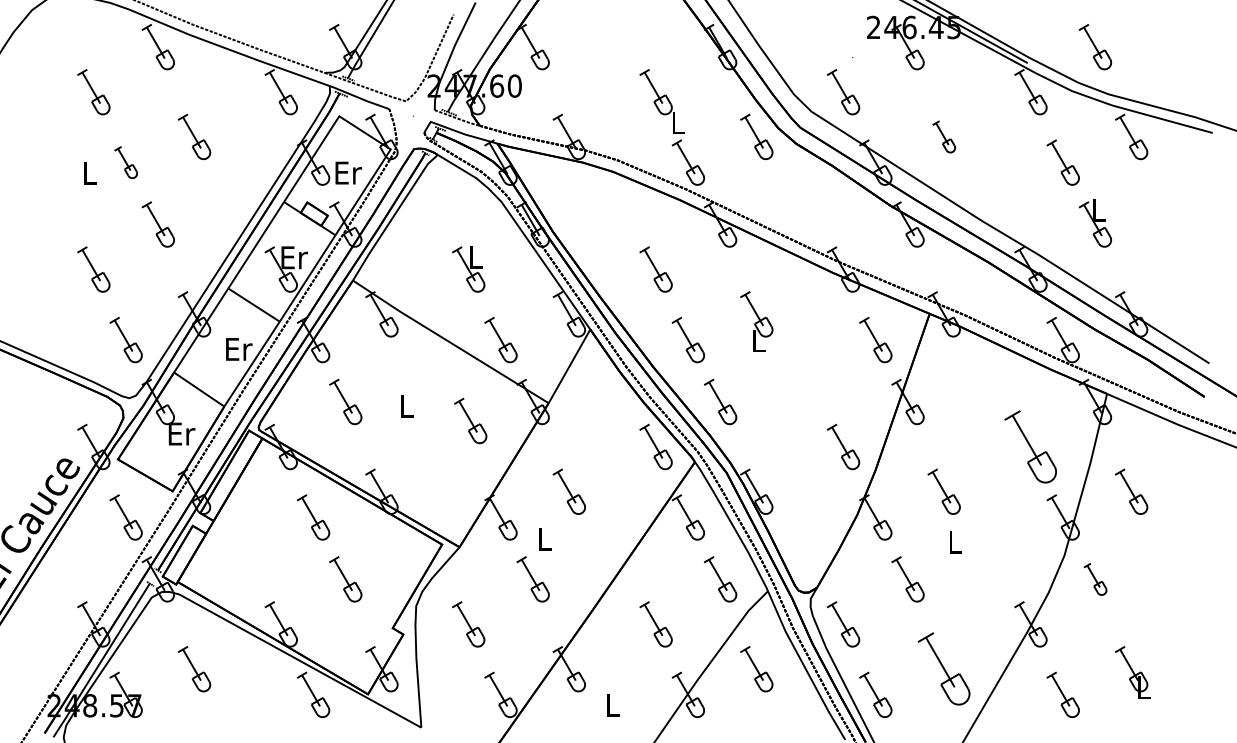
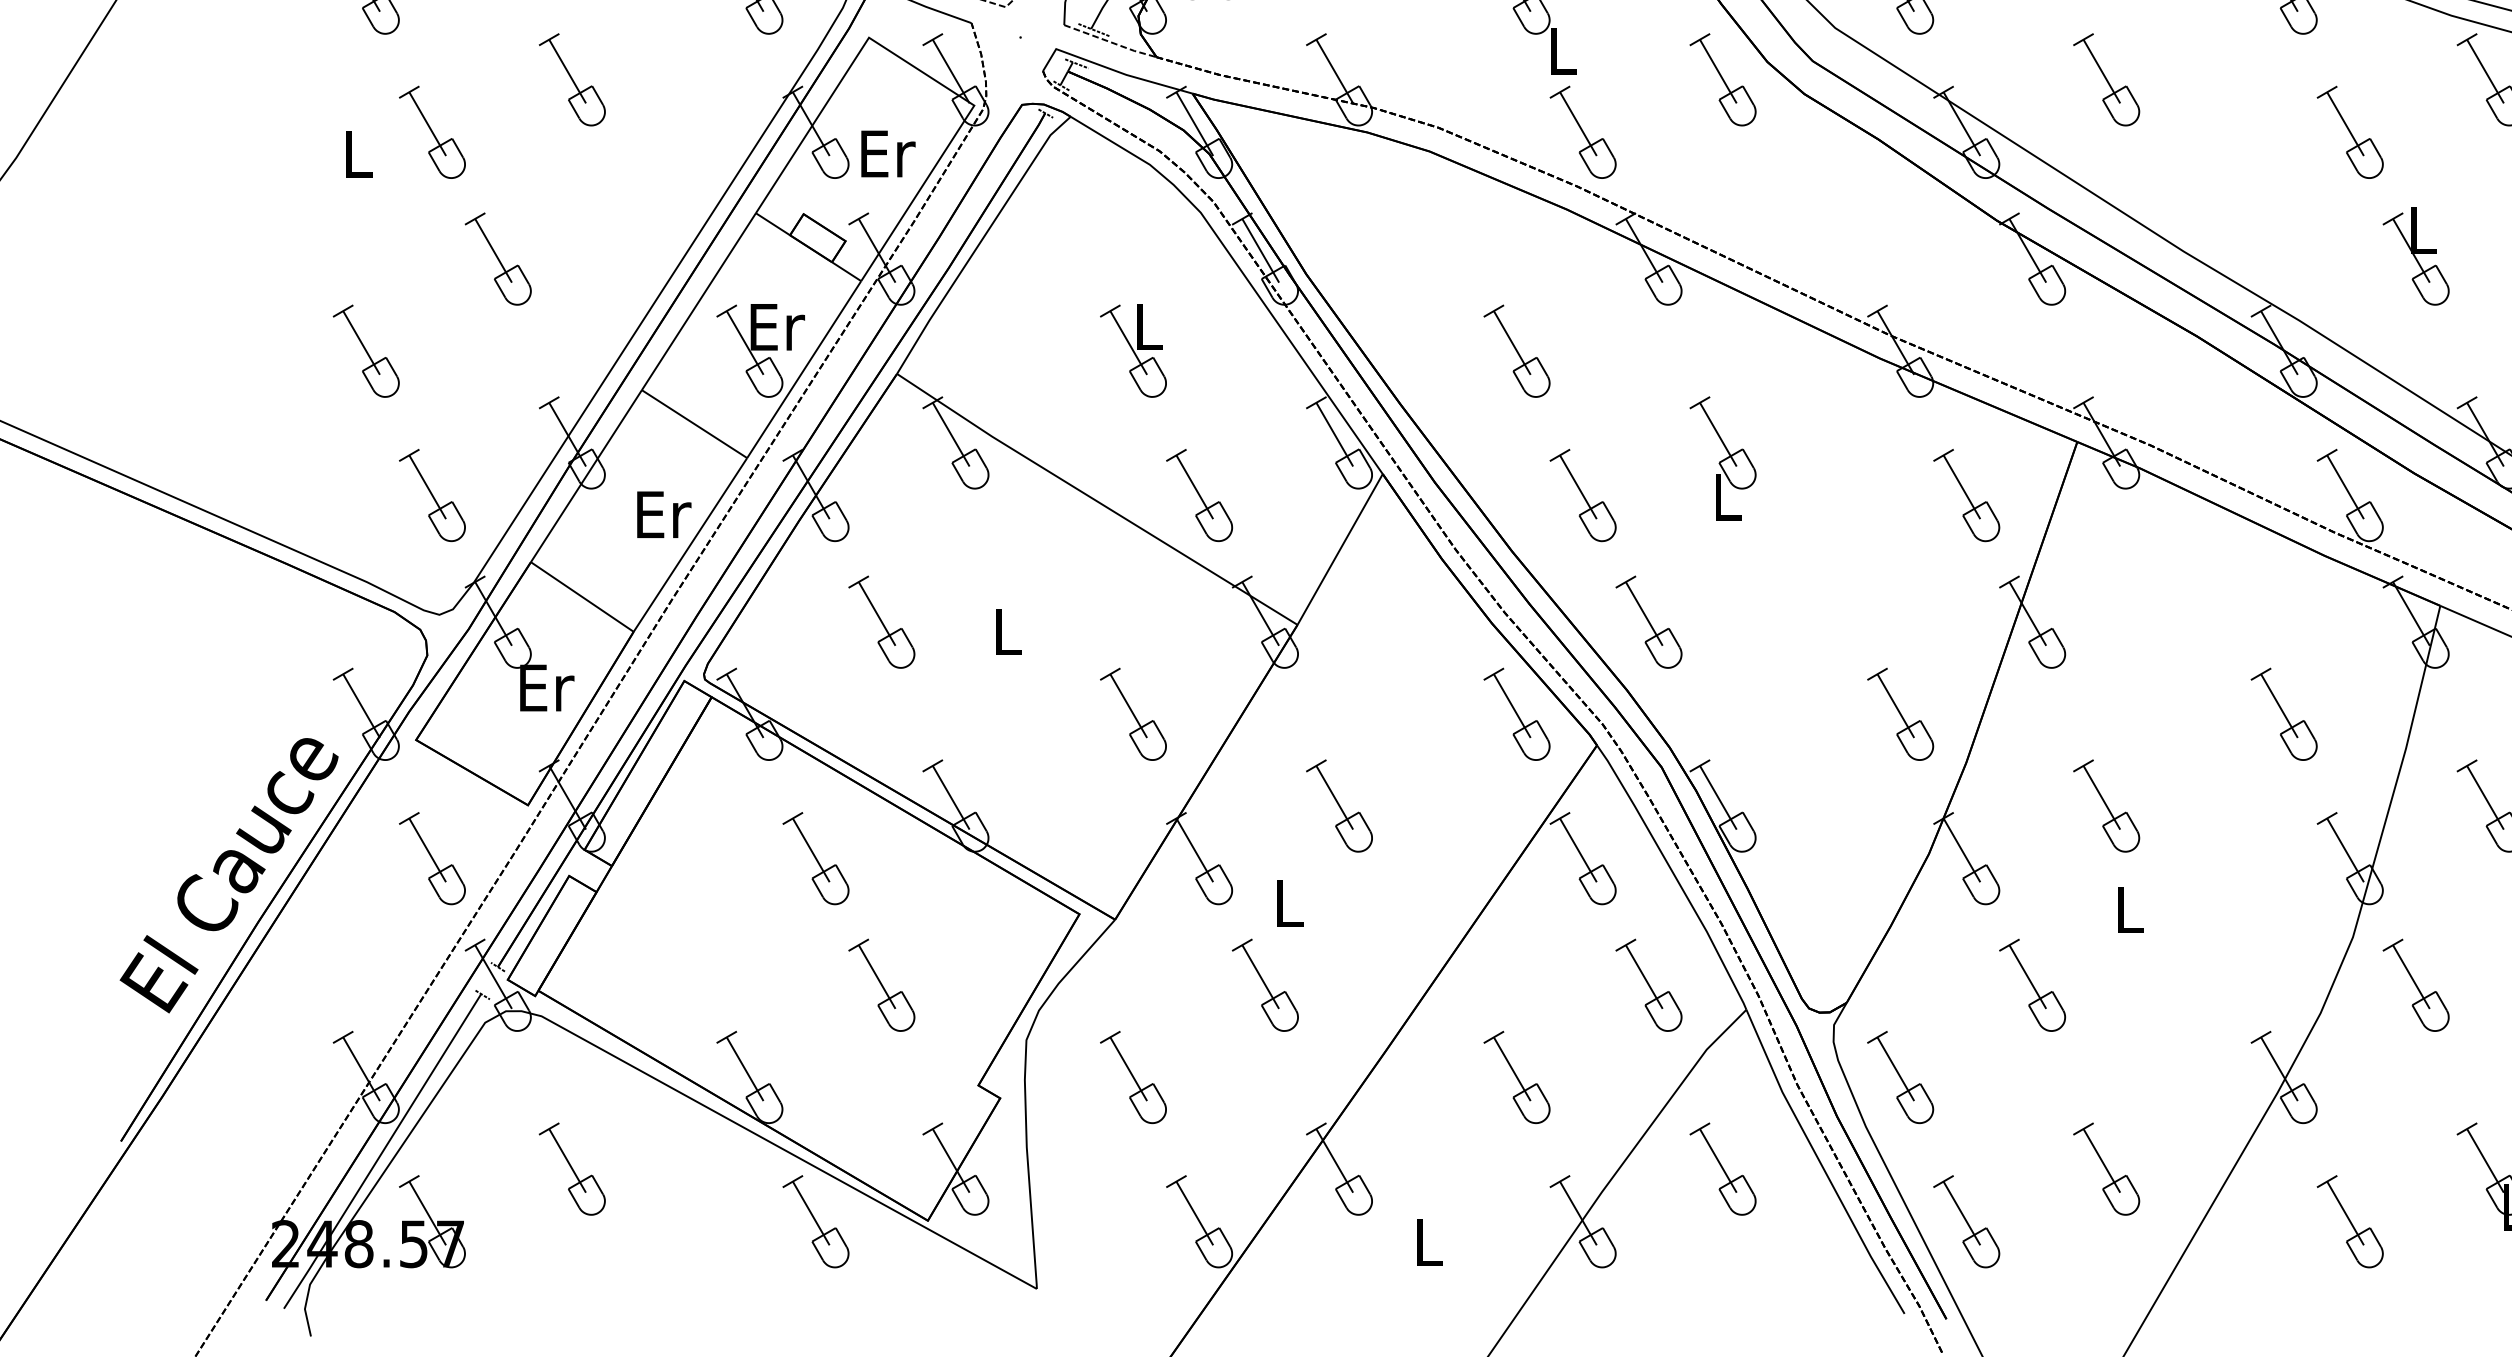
part: (943, 136) -> (2105, 79), size x1.43
part: (125, 162) -> (431, 132), size x1.43
part: (470, 420) -> (1133, 713), moved
part: (1030, 446) -> (2283, 713), size x0.62
part: (1095, 579) -> (2416, 985), size x1.43
part: (943, 669) -> (2105, 1169), size x0.62

